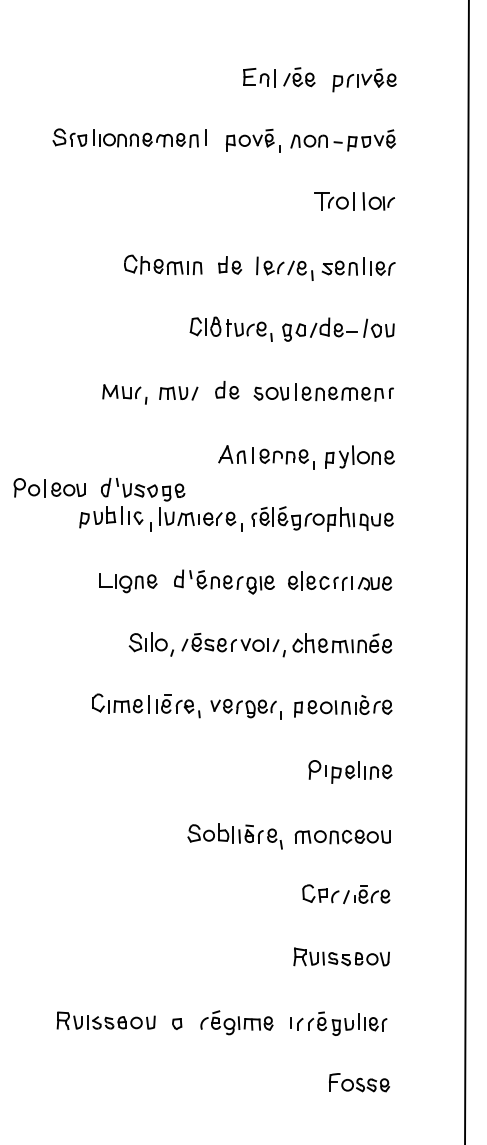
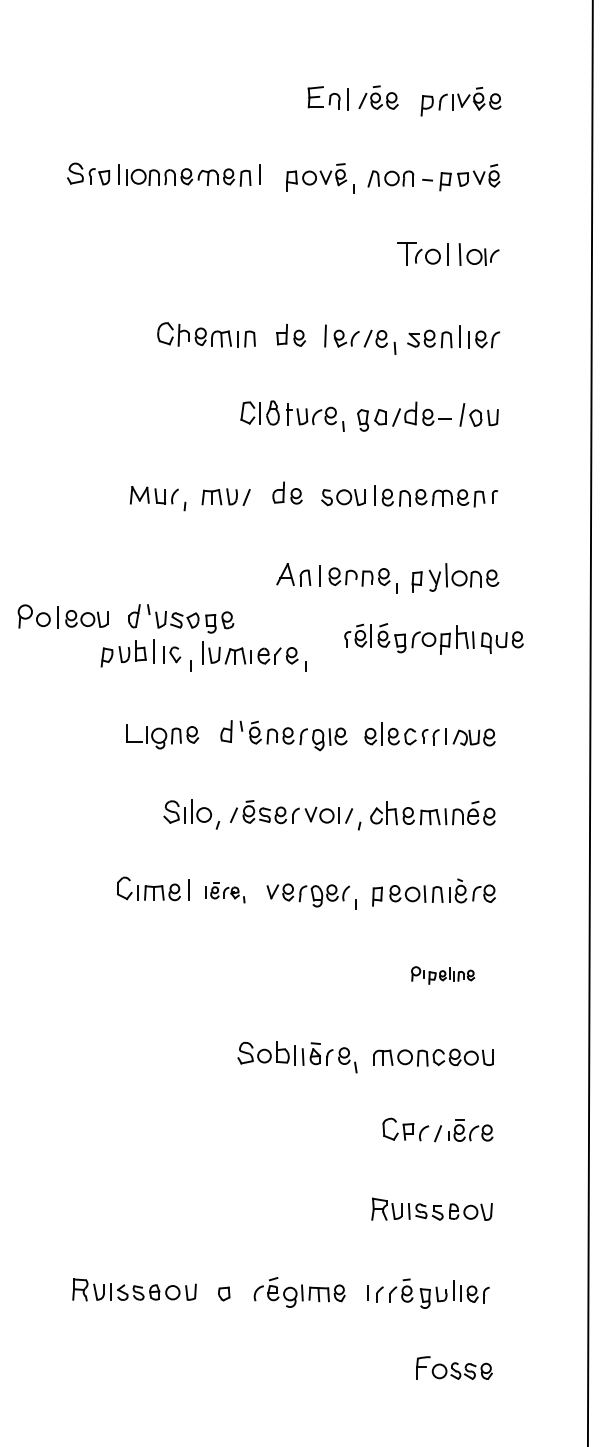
part: (322, 518) -> (433, 638), moved
part: (178, 706) -> (225, 892), size x0.7
part: (349, 771) -> (442, 975), size x0.6

